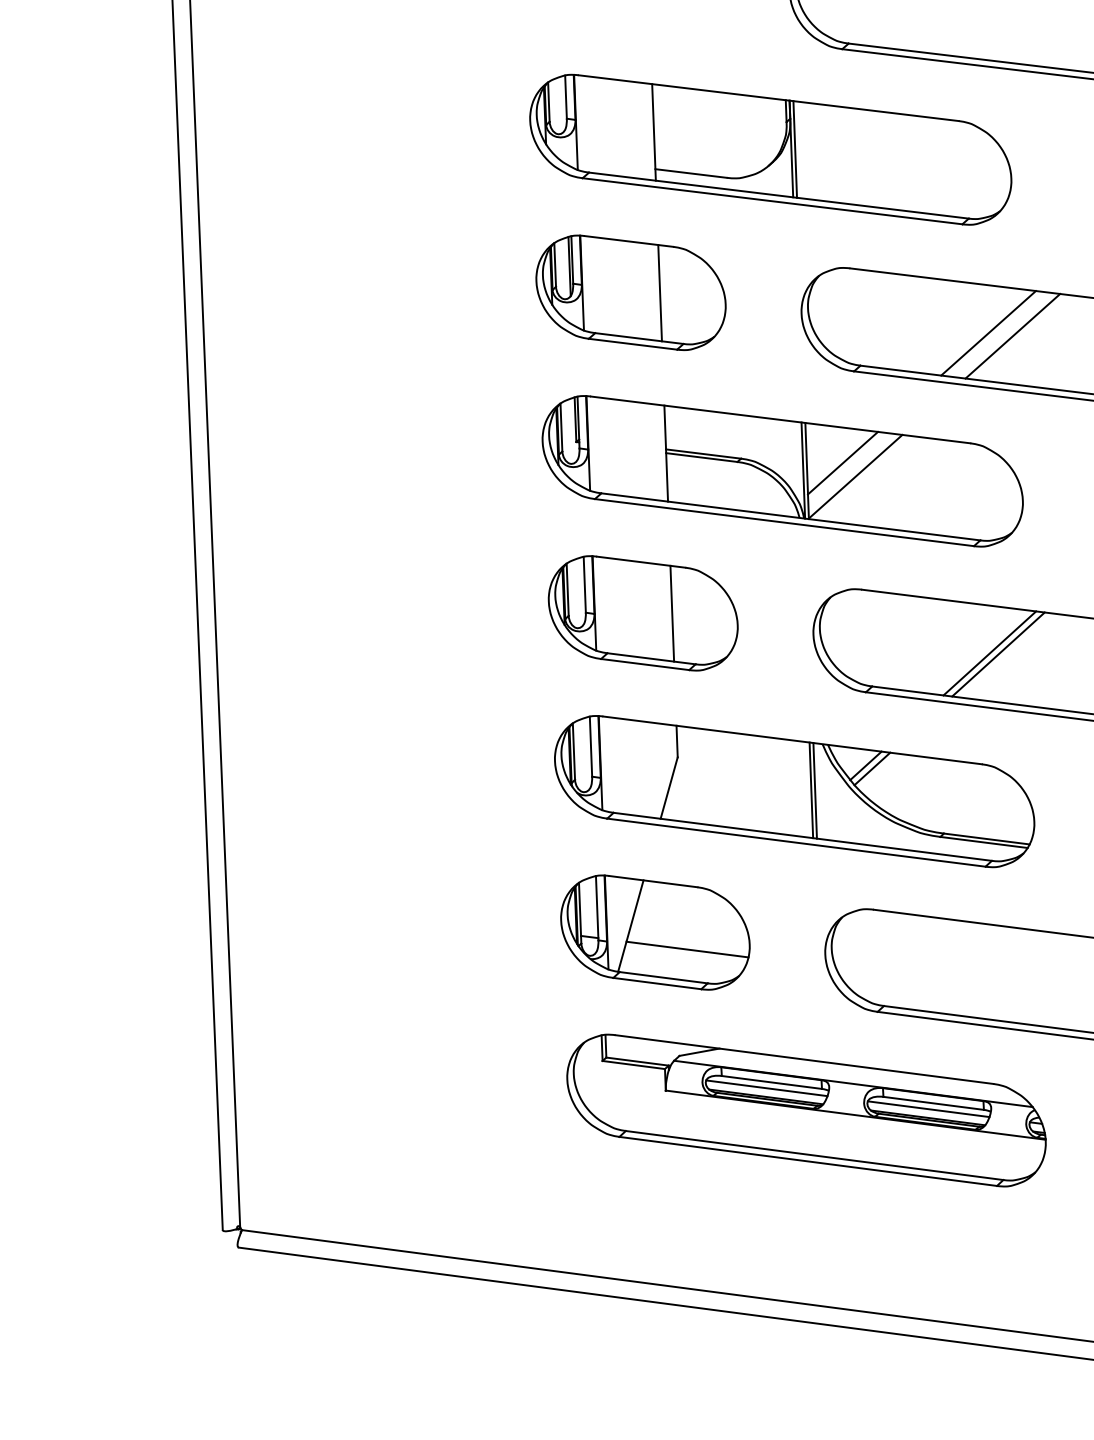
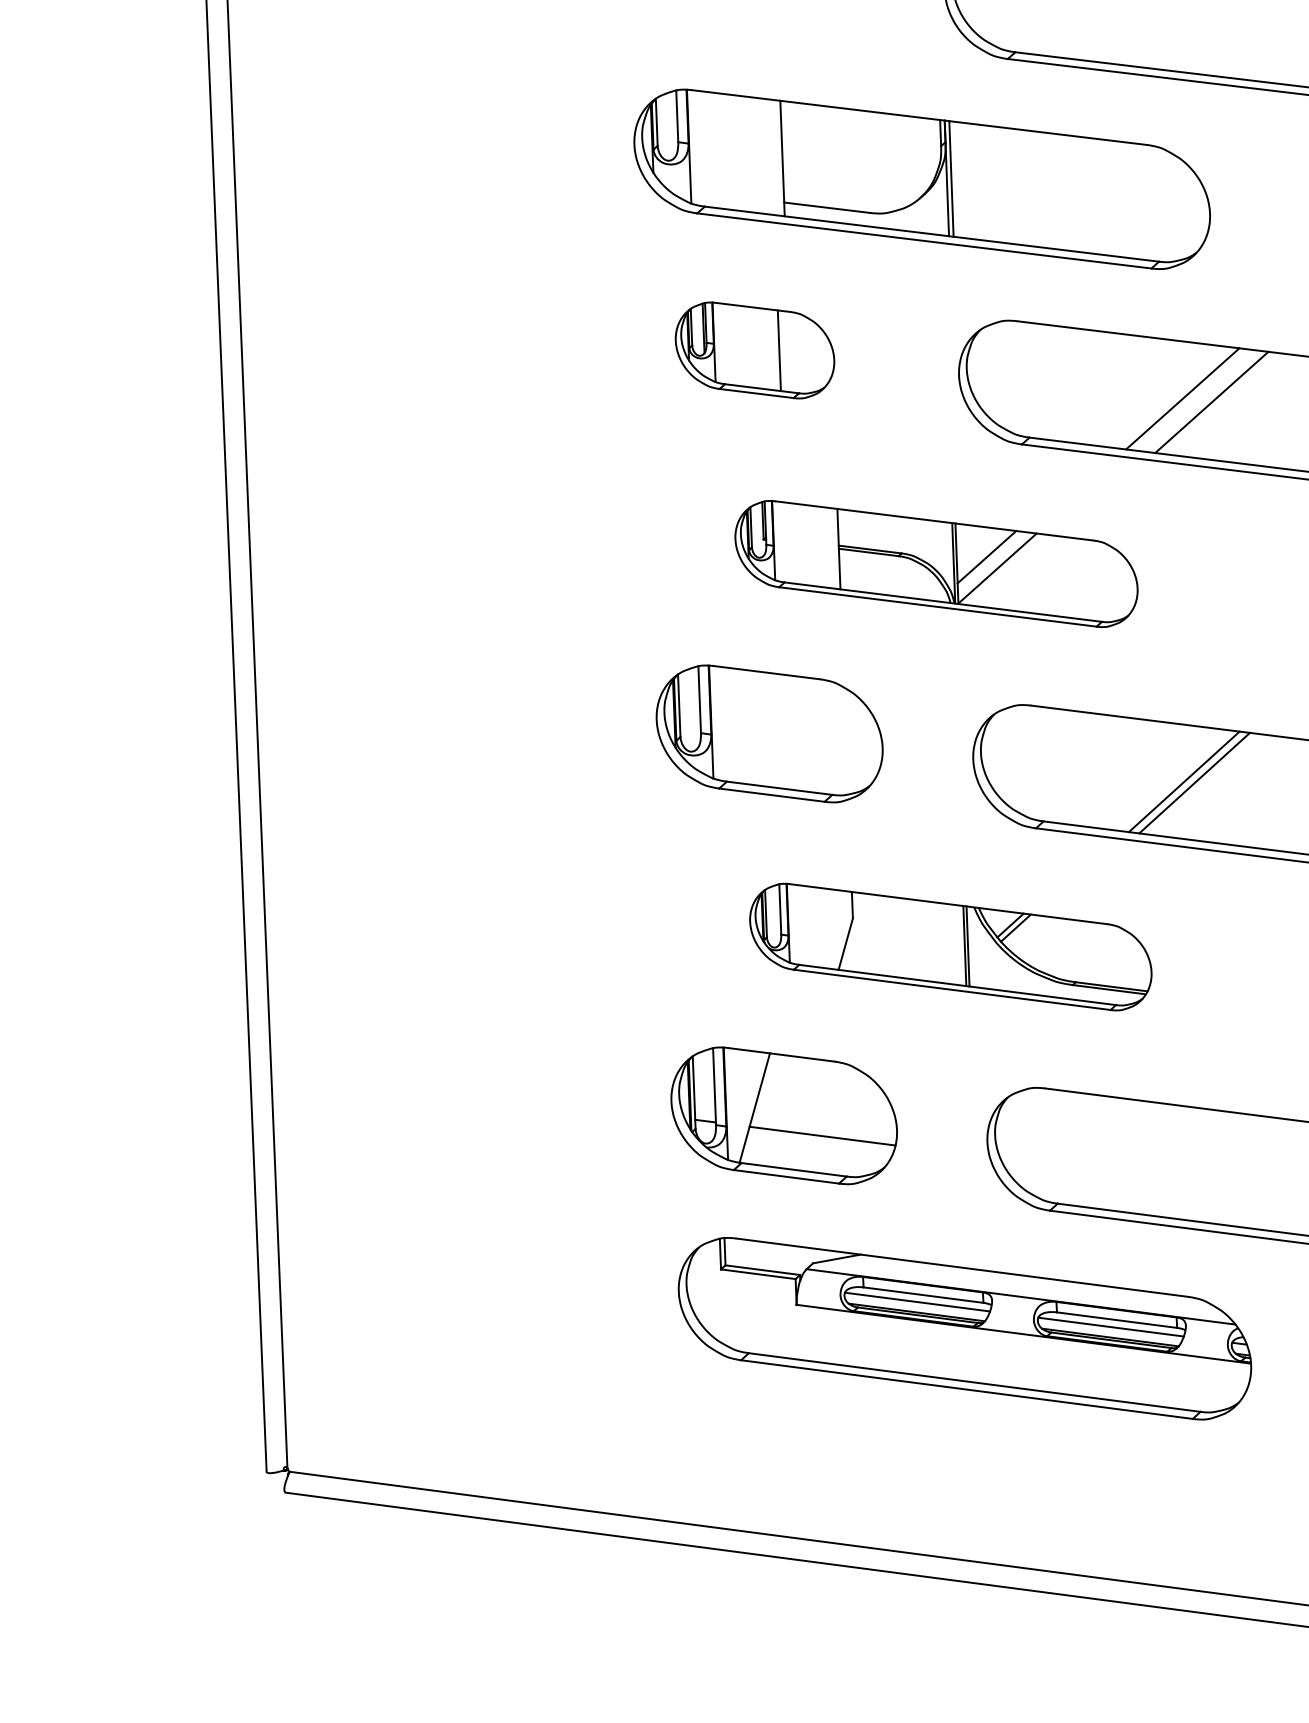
part: (630, 292) -> (754, 350), size x0.7
part: (782, 470) -> (936, 563), size x0.7
line: (672, 613) -> (804, 734), removed
part: (794, 791) -> (950, 946), size x0.7

